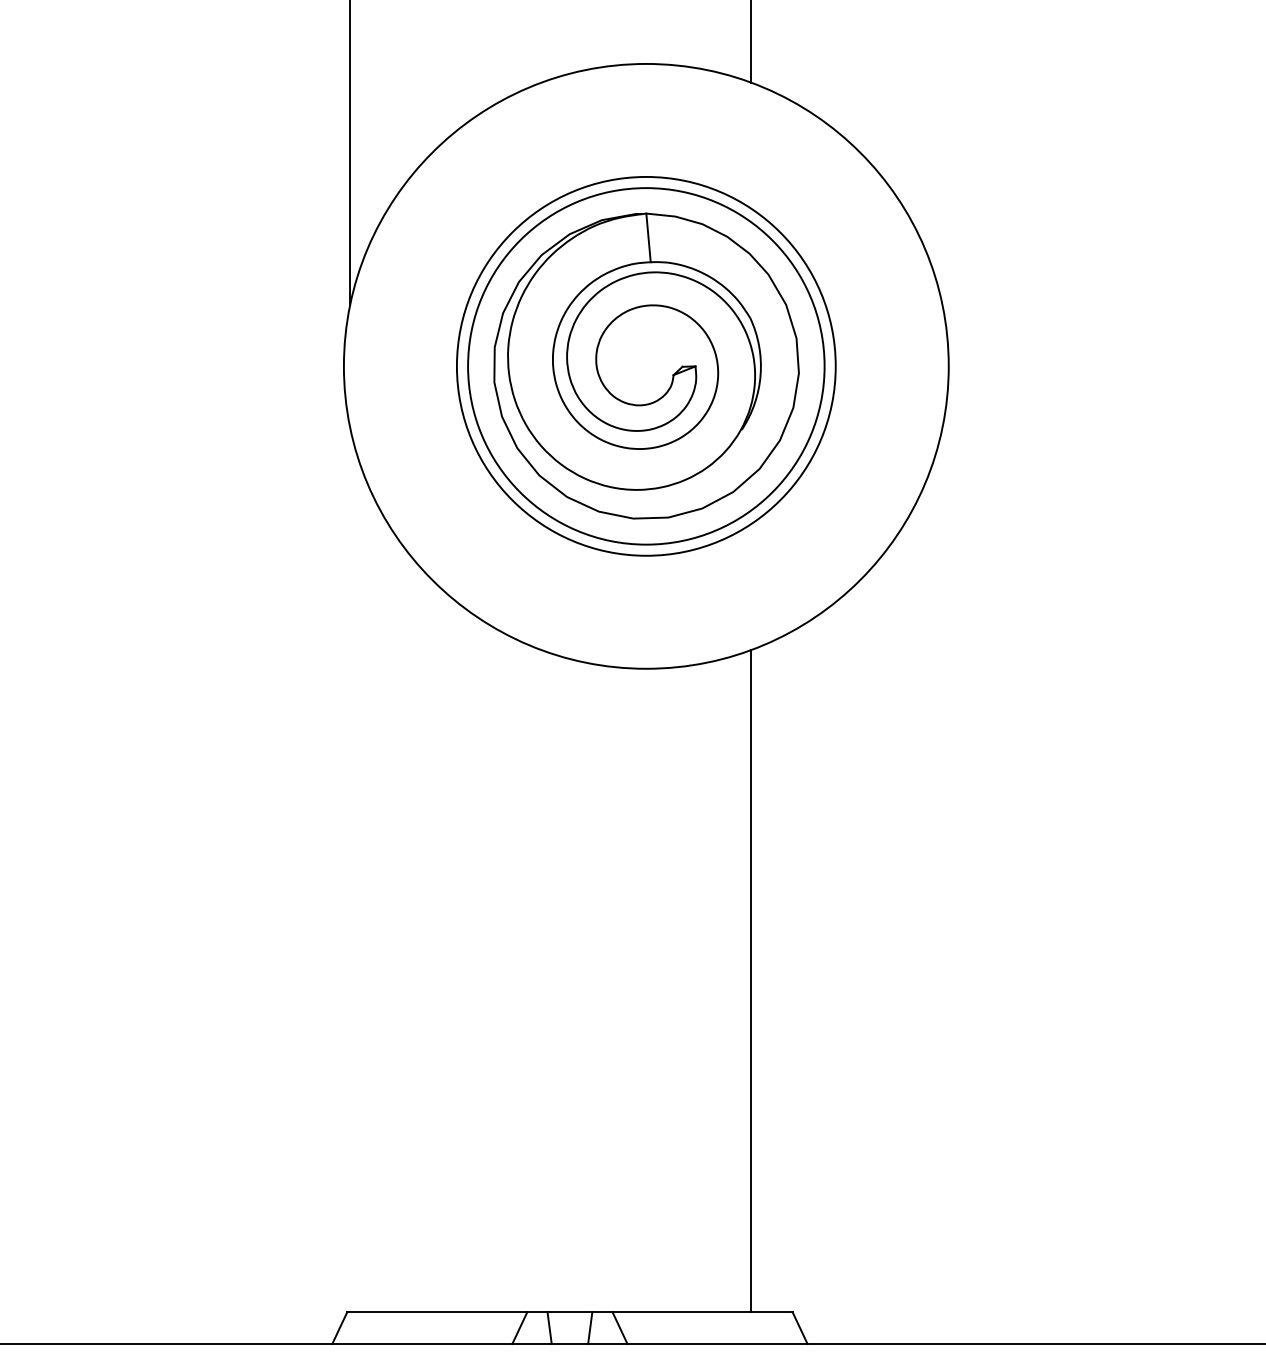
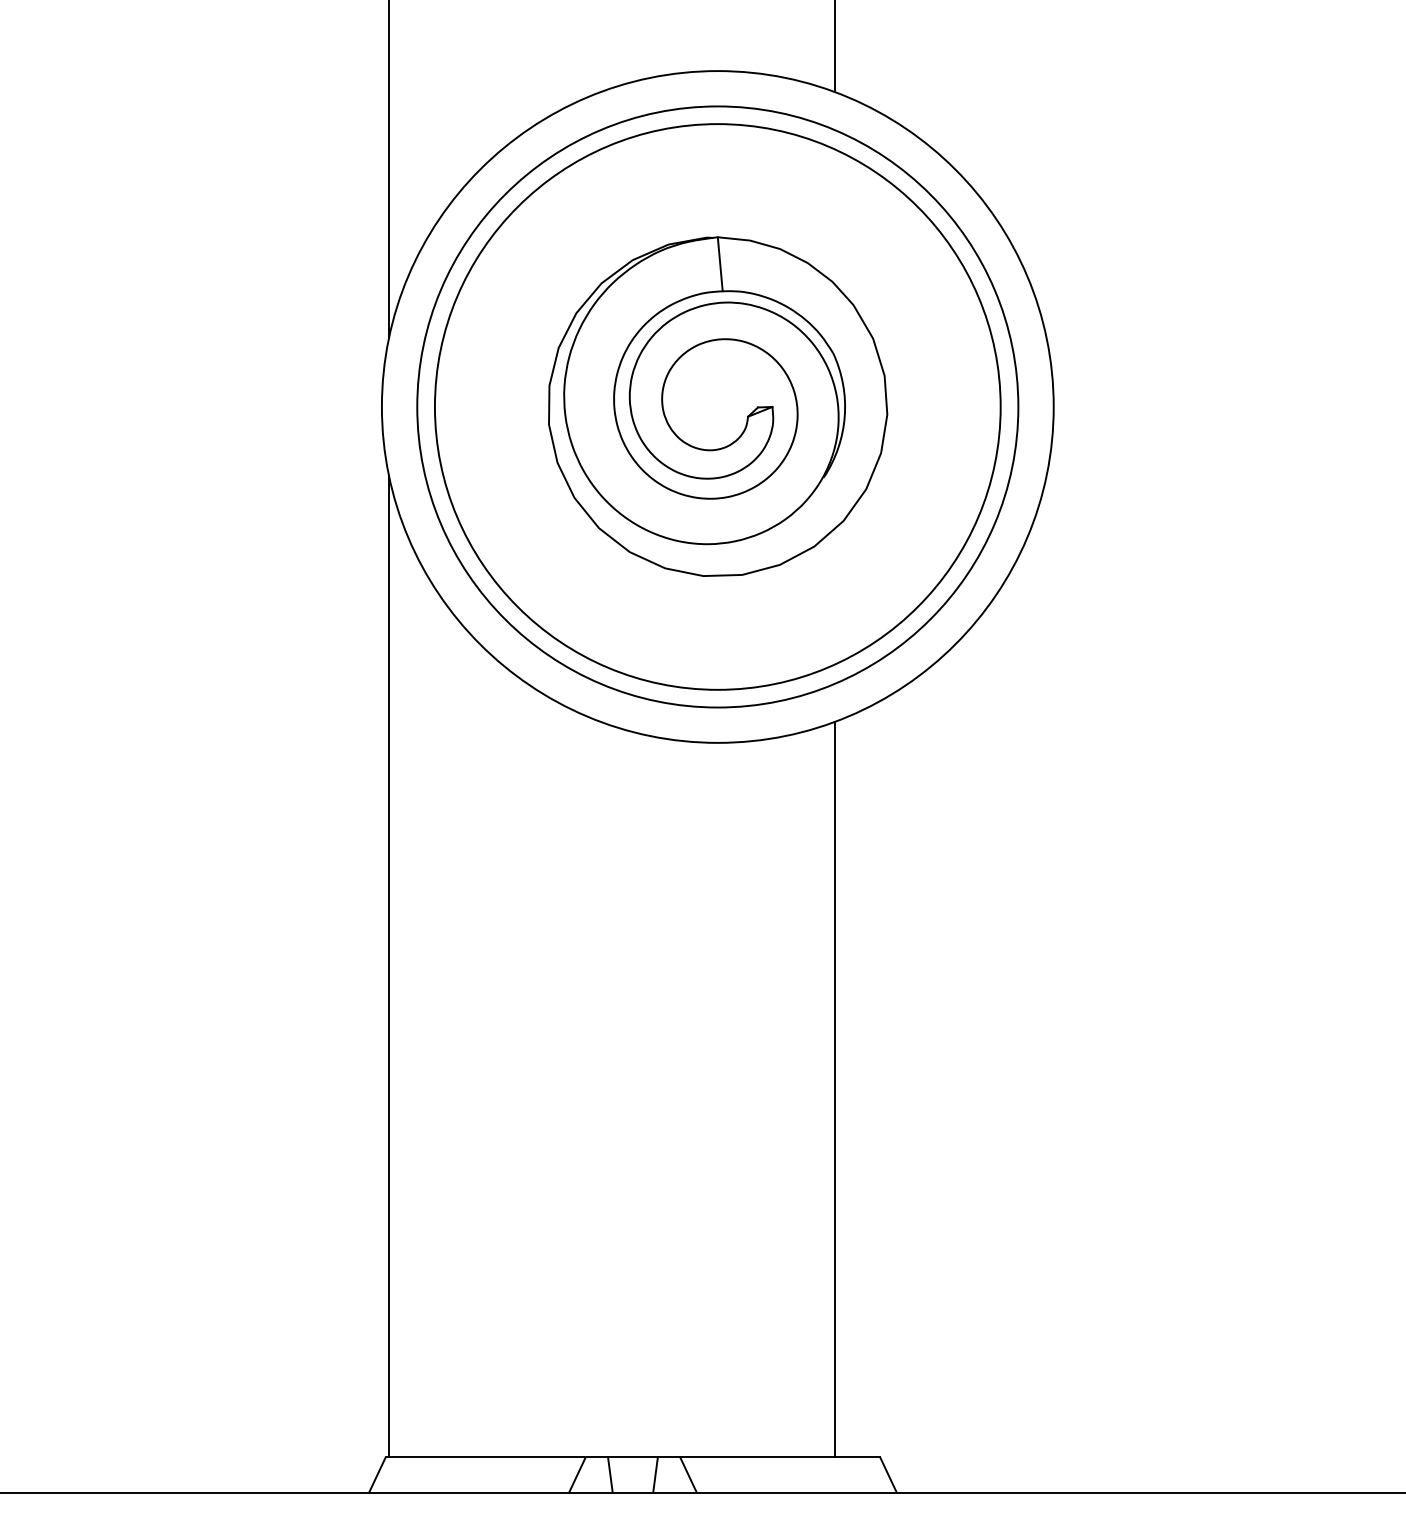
circle: (646, 365) -> (717, 406), size x1.43
circle: (646, 365) -> (717, 406), size x1.43
line: (349, 870) -> (388, 966), added

